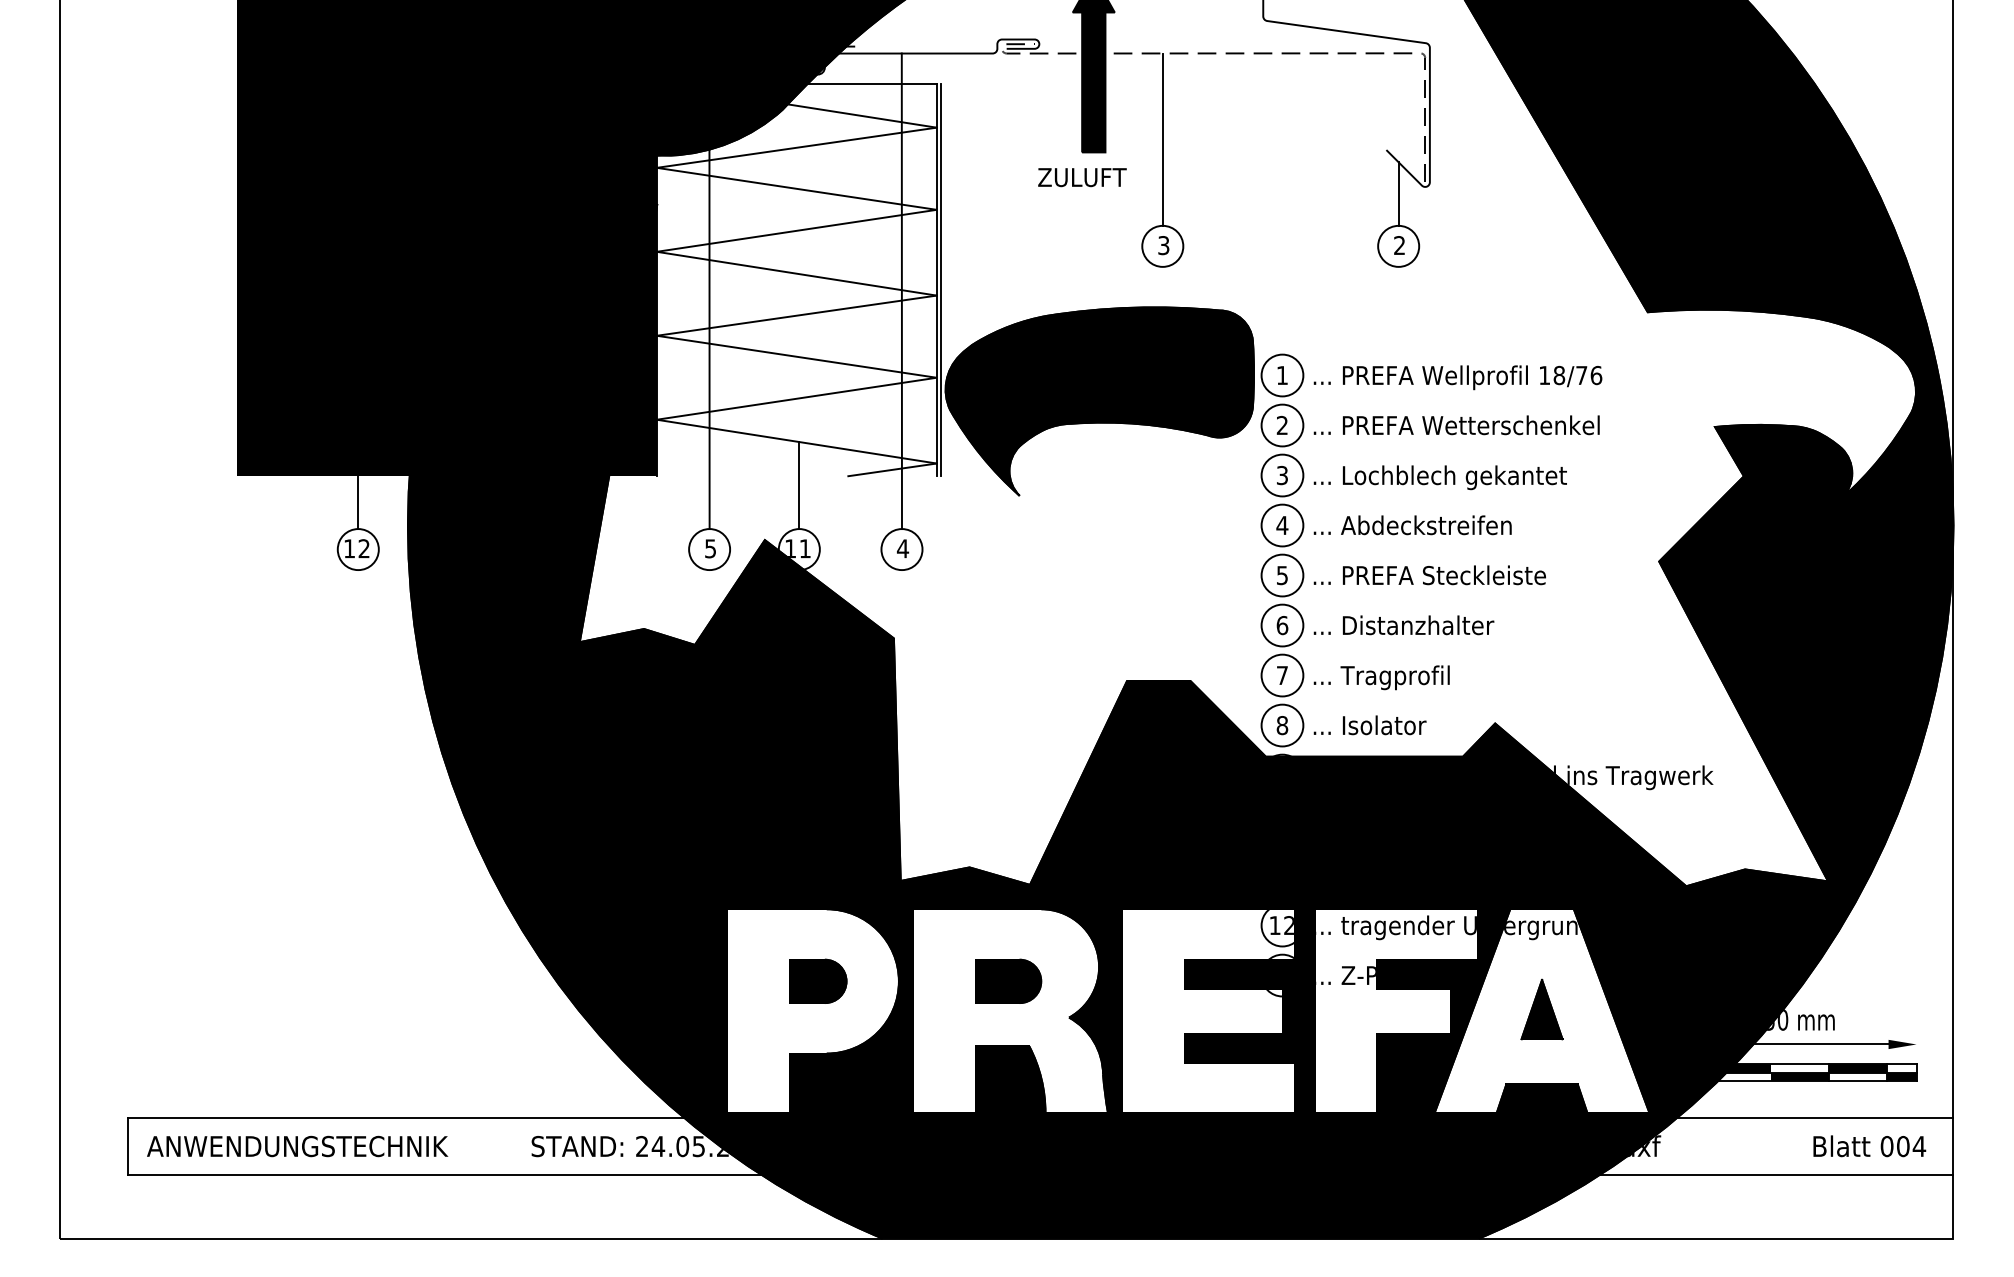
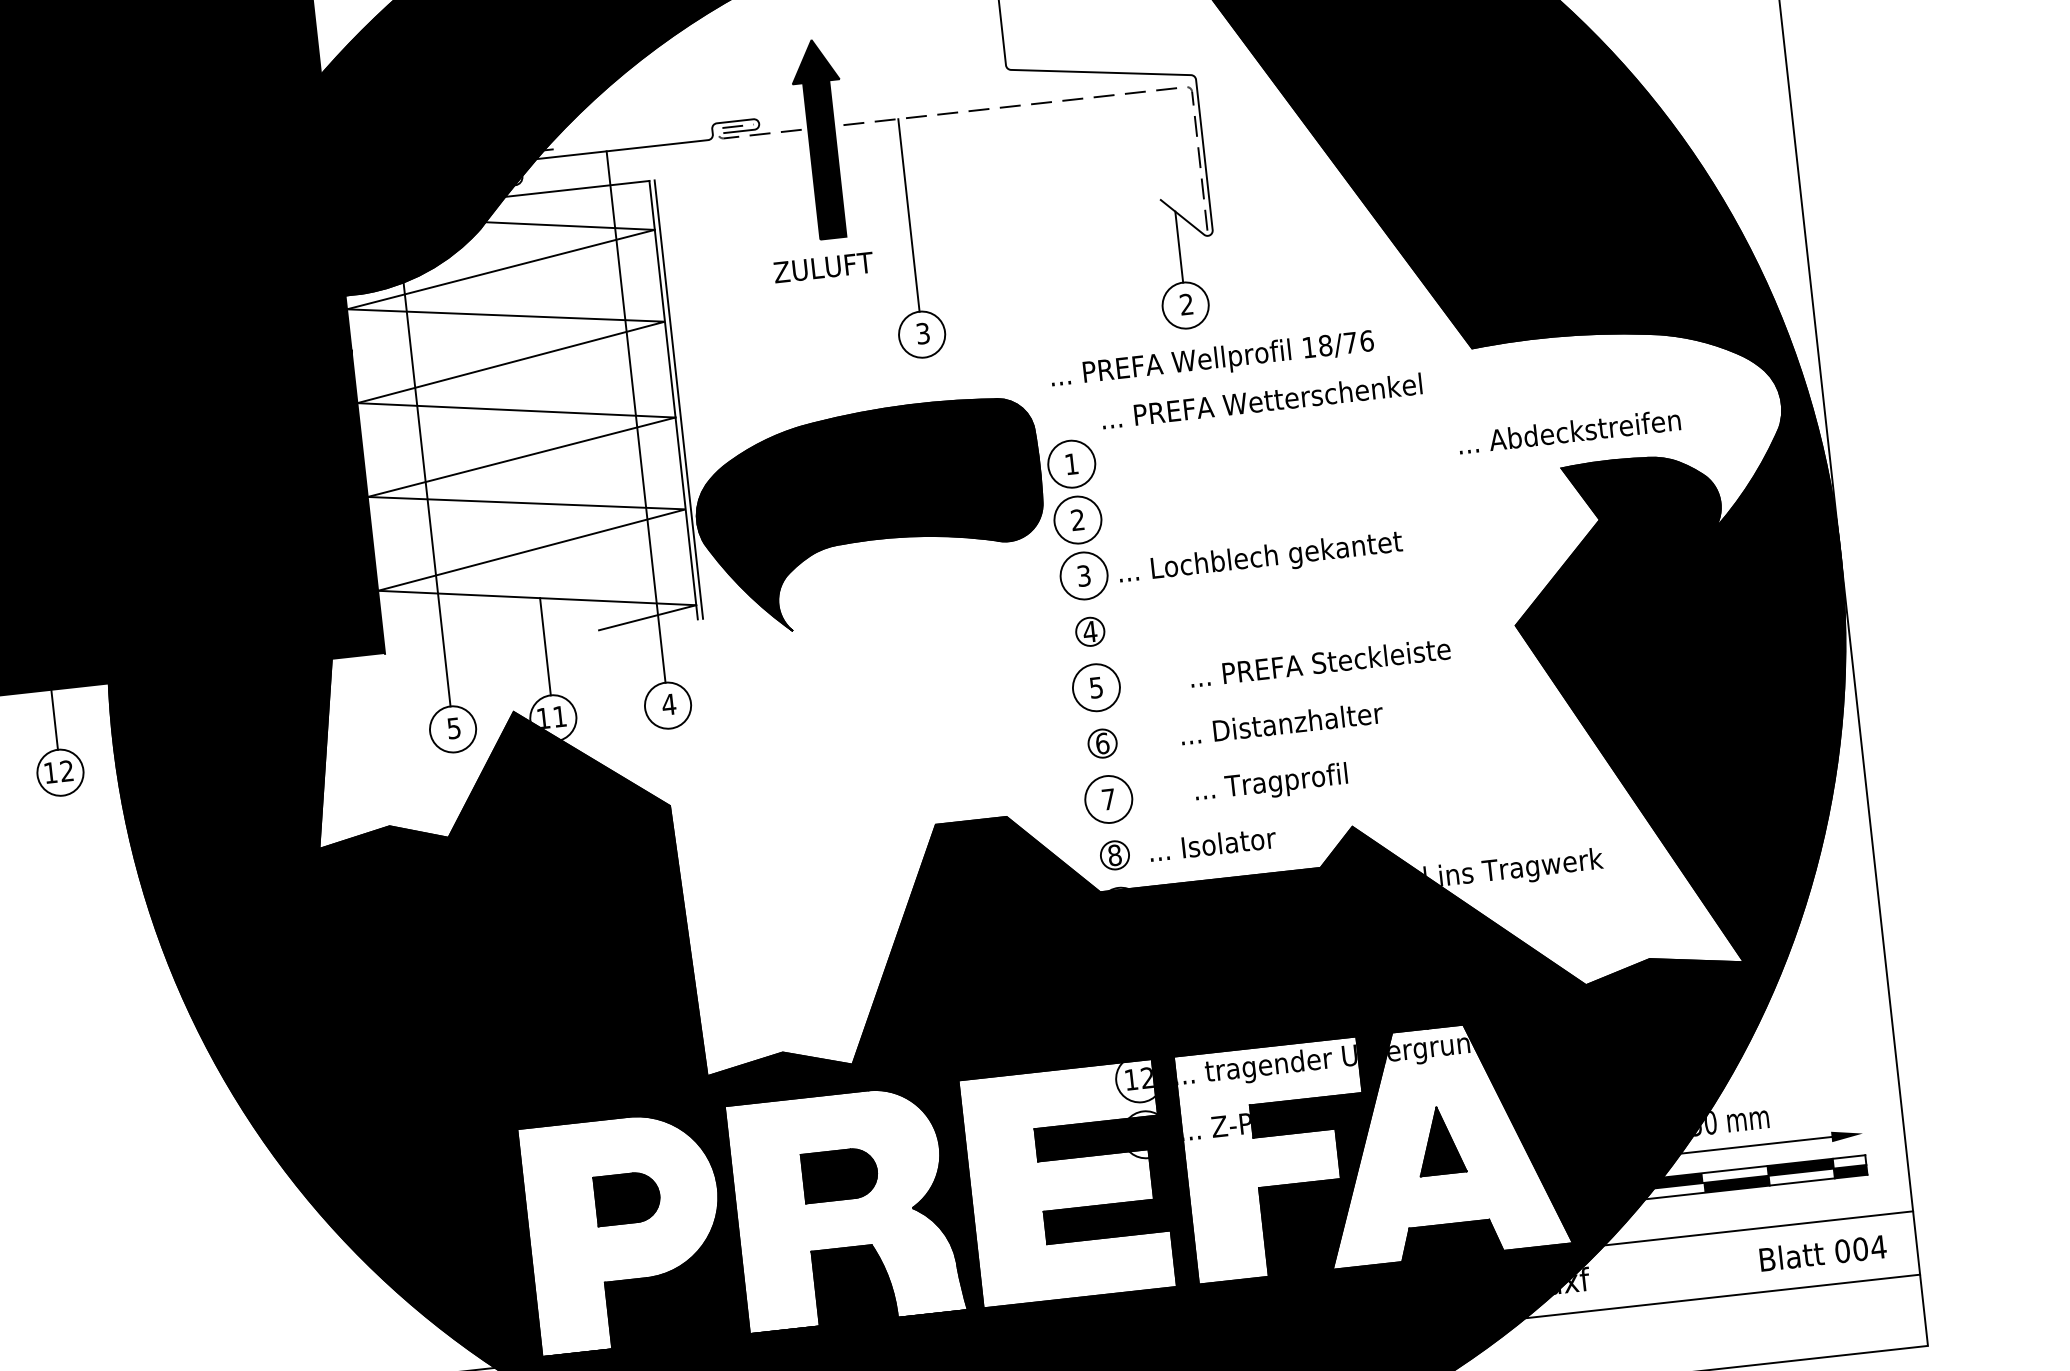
text: (1457, 377) -> (1211, 360), moved
text: (1456, 425) -> (1261, 401), moved
circle: (1282, 525) -> (1090, 631), size x0.6
text: (1412, 525) -> (1569, 431), moved
text: (1429, 575) -> (1319, 663), moved
circle: (1282, 625) -> (1102, 743), size x0.6
text: (1403, 625) -> (1281, 723), moved
text: (1381, 677) -> (1271, 783), moved
circle: (1282, 725) -> (1114, 855), size x0.6

